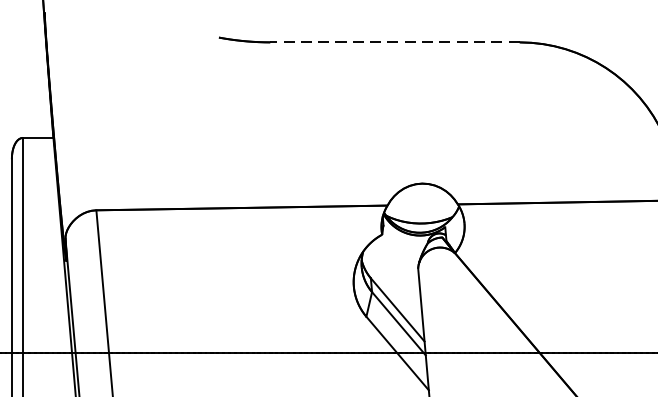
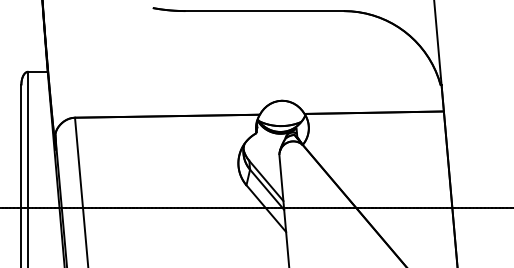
line: (394, 43) -> (264, 11), dashed -> solid

